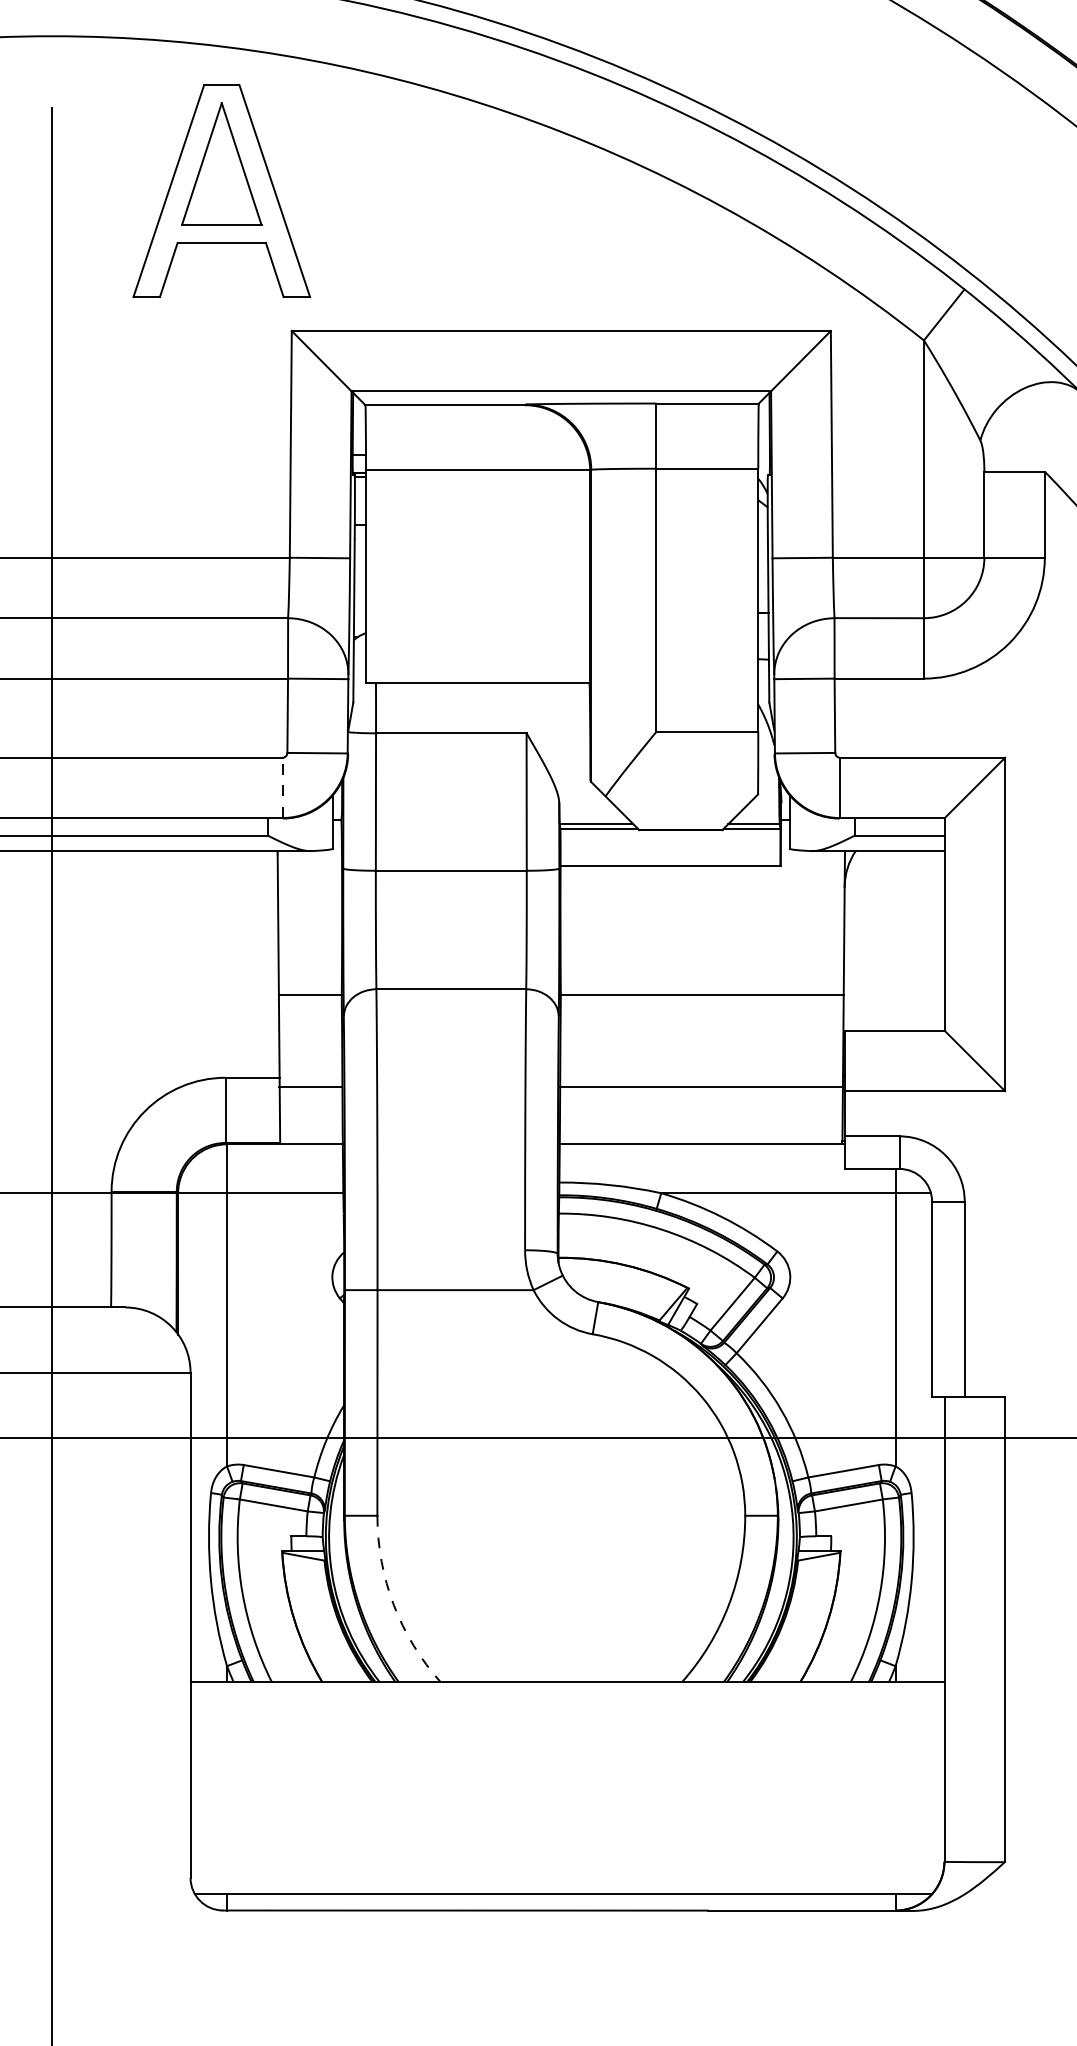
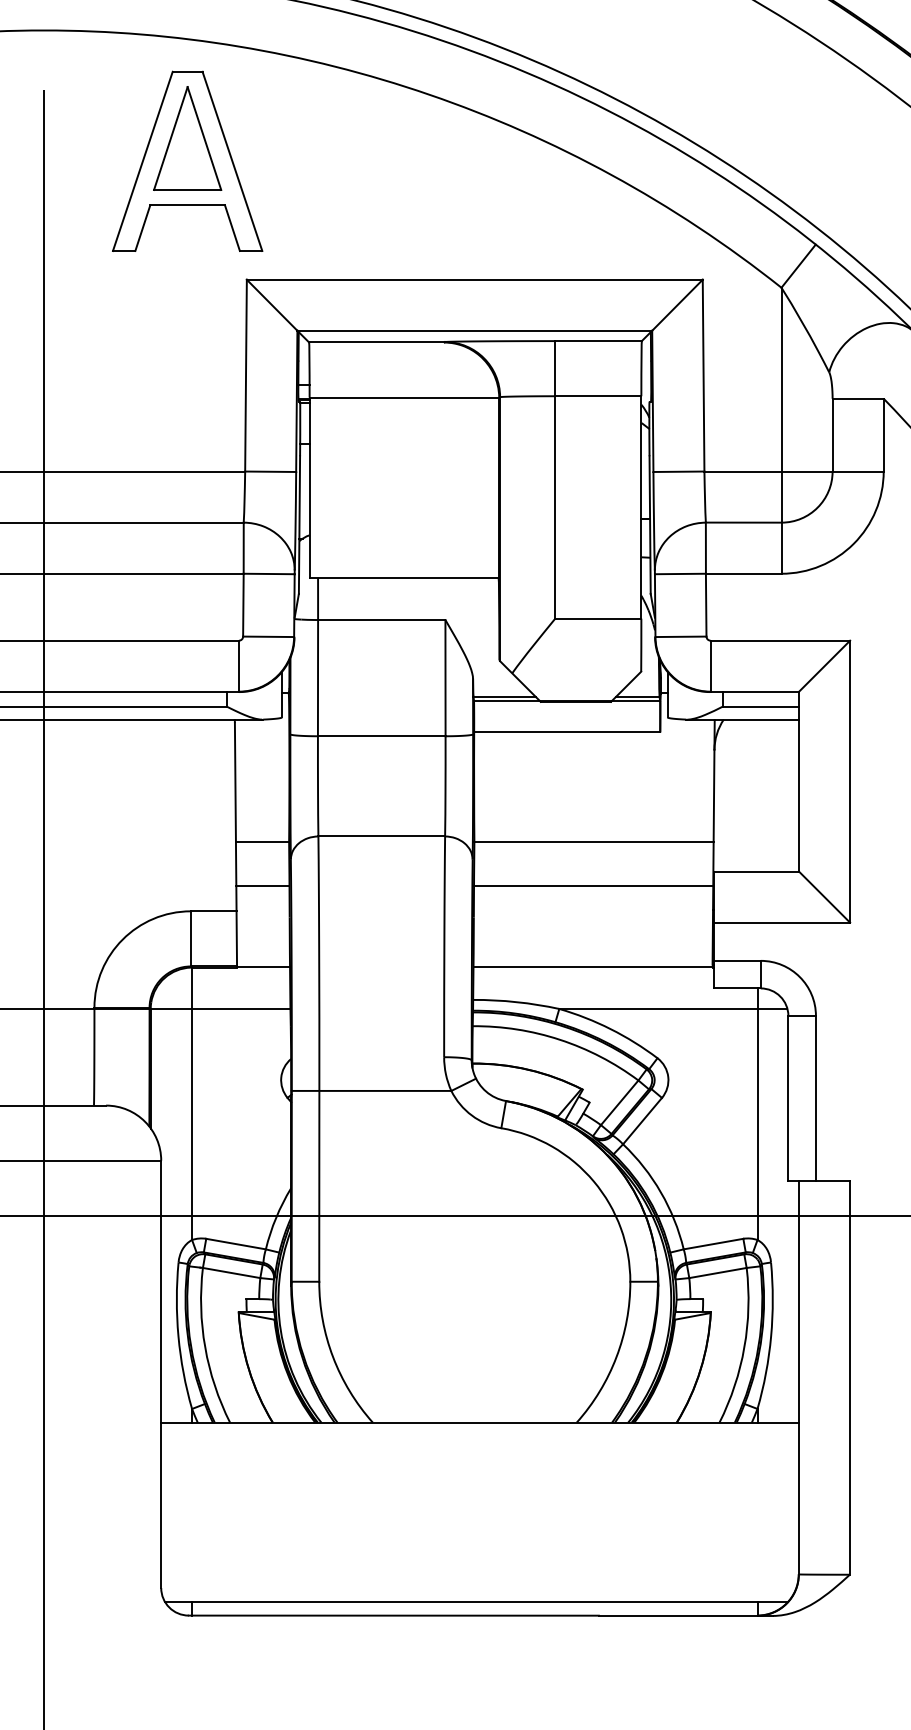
line: (283, 787) -> (239, 665), dashed -> solid
line: (310, 1087) -> (262, 885), moved
line: (701, 1087) -> (593, 885), moved
arc: (394, 1605) -> (333, 1357), dashed -> solid

